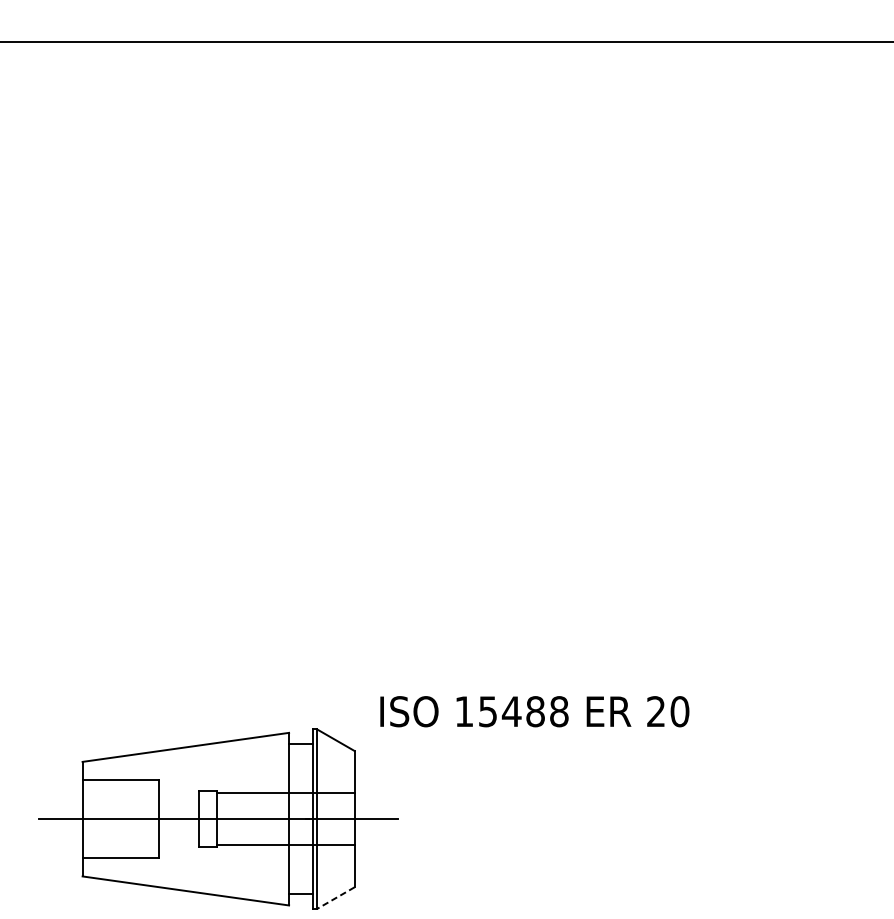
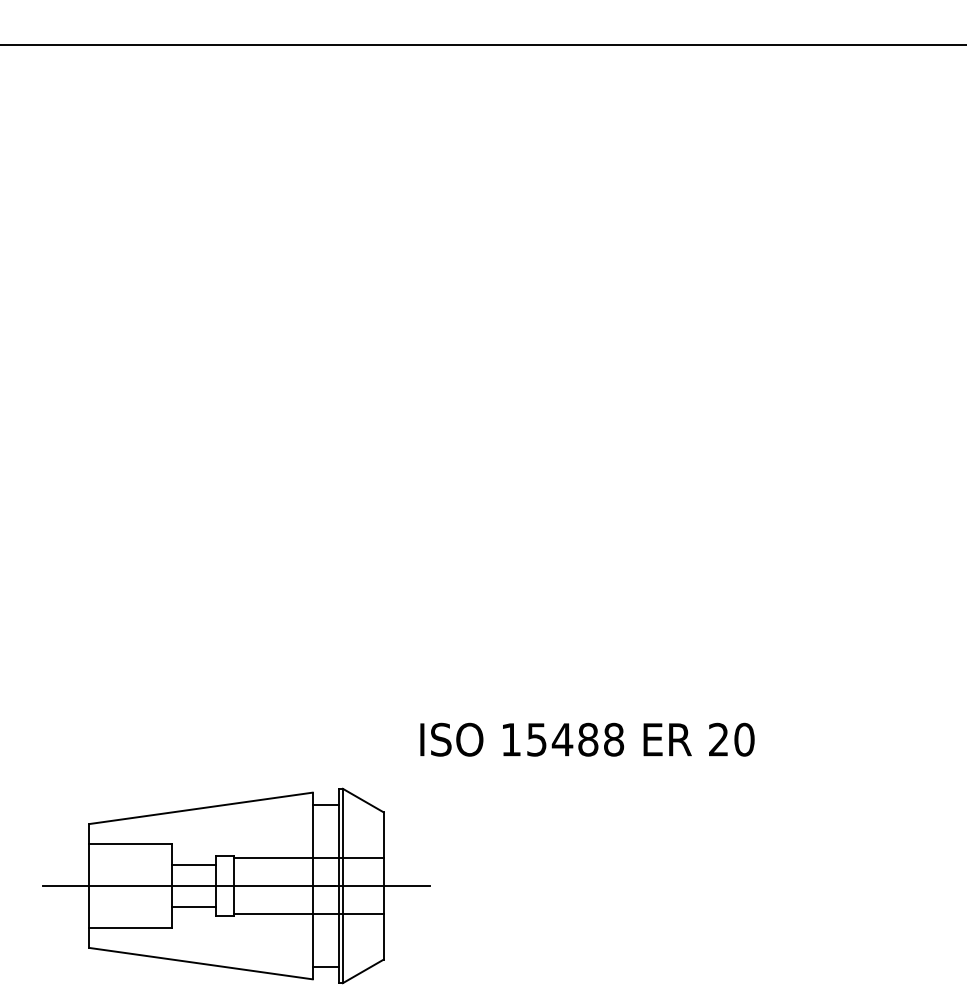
text: (534, 711) -> (587, 739), moved
line: (178, 799) -> (193, 864), added
line: (178, 839) -> (193, 907), added
line: (336, 898) -> (363, 971), dashed -> solid

